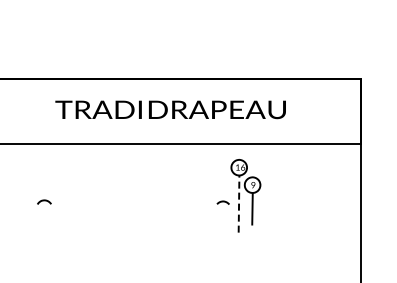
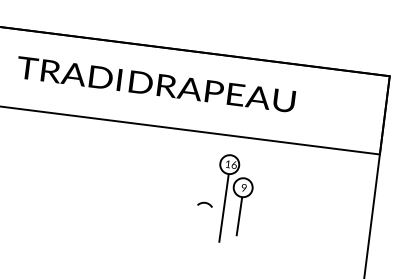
line: (239, 203) -> (224, 207), dashed -> solid

